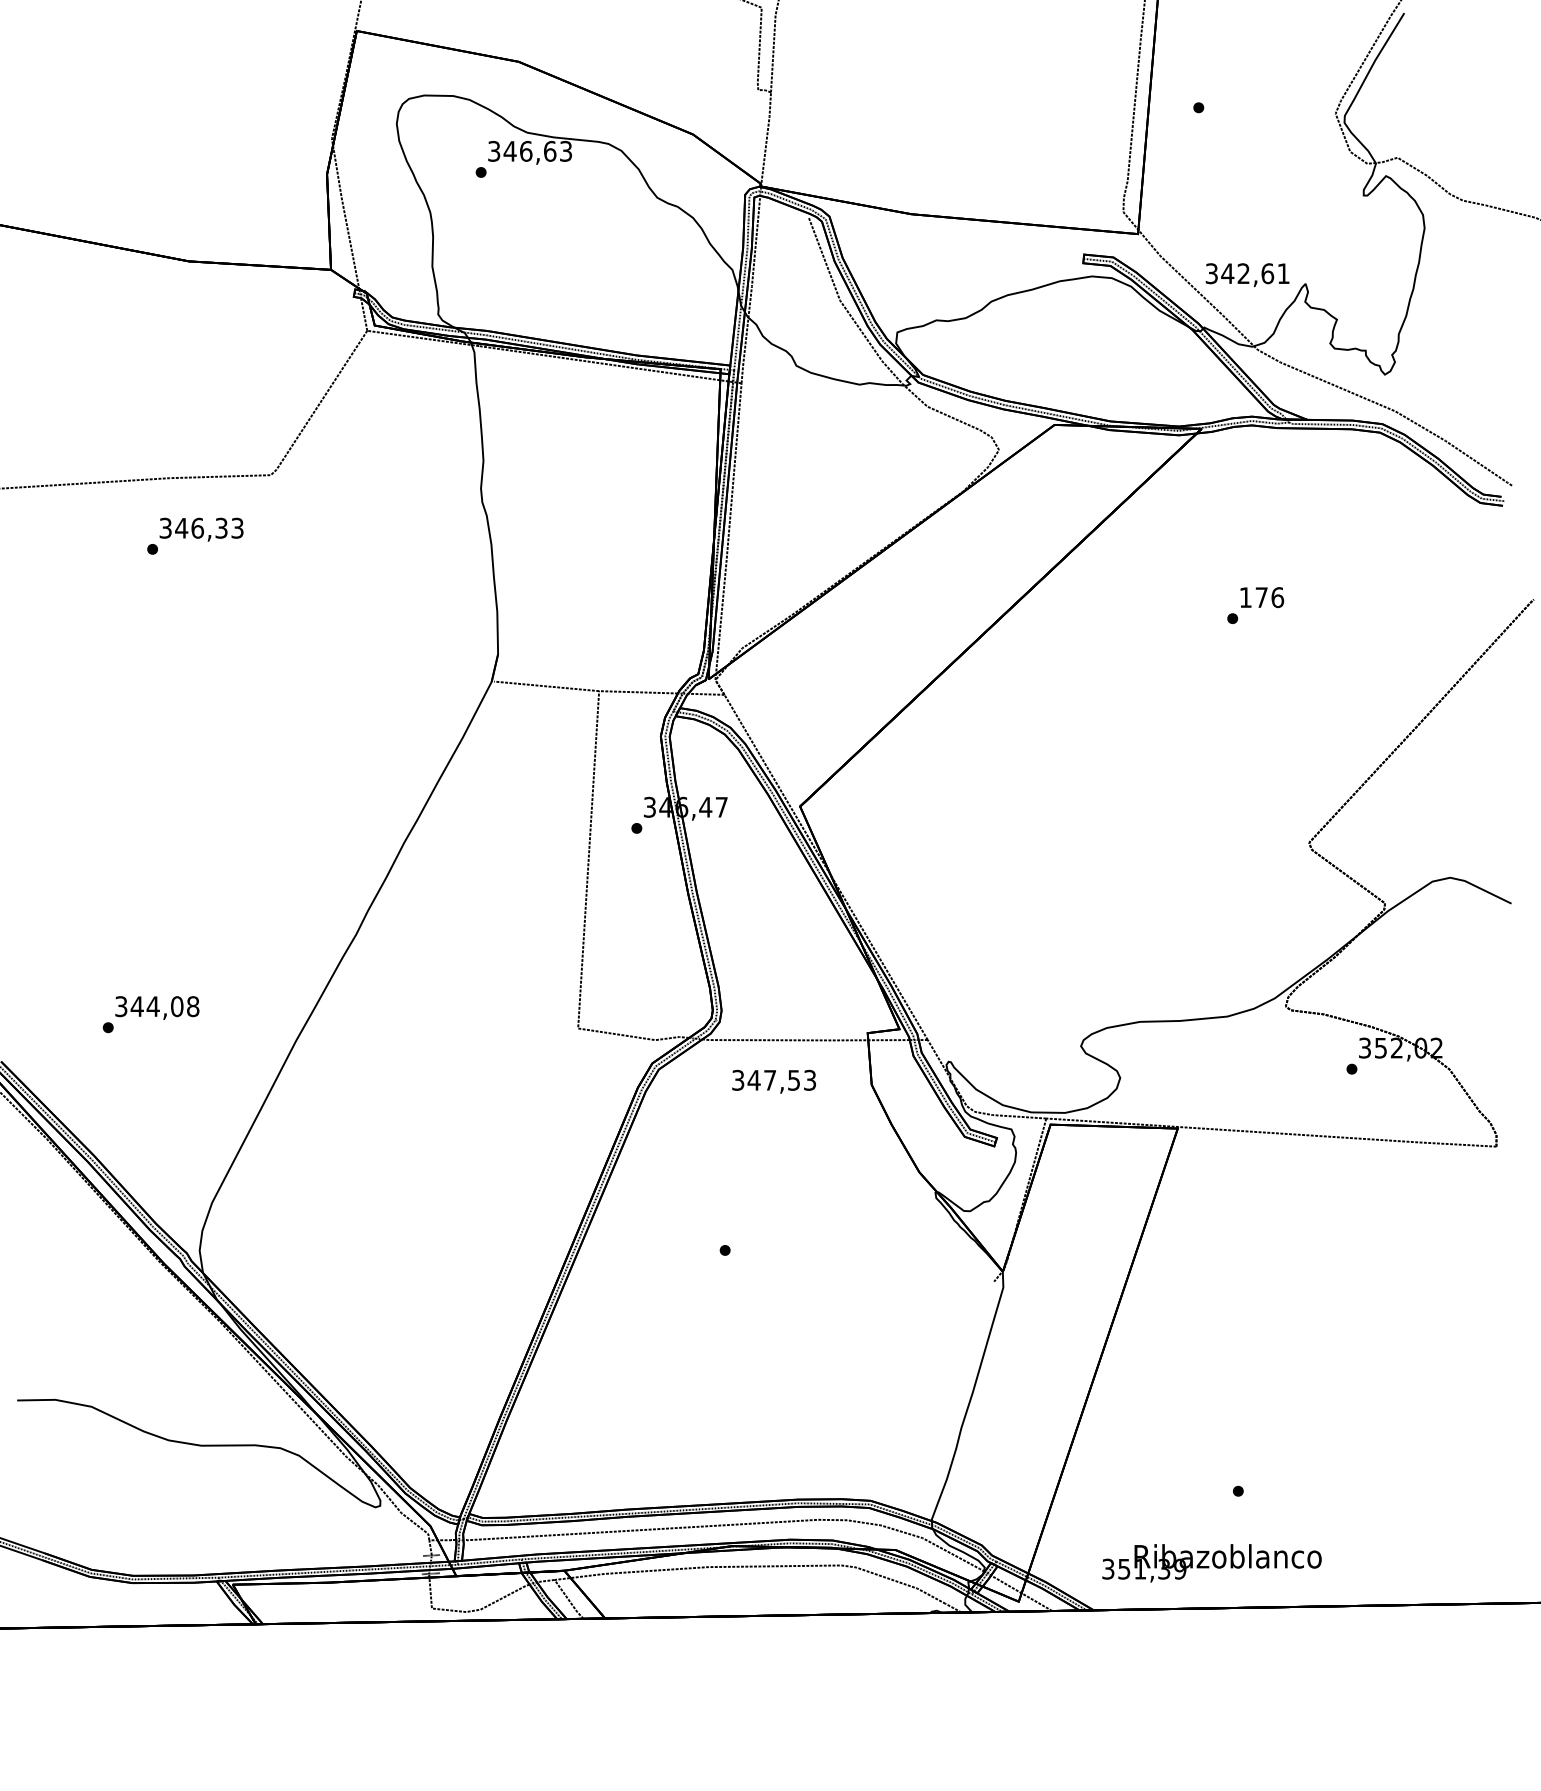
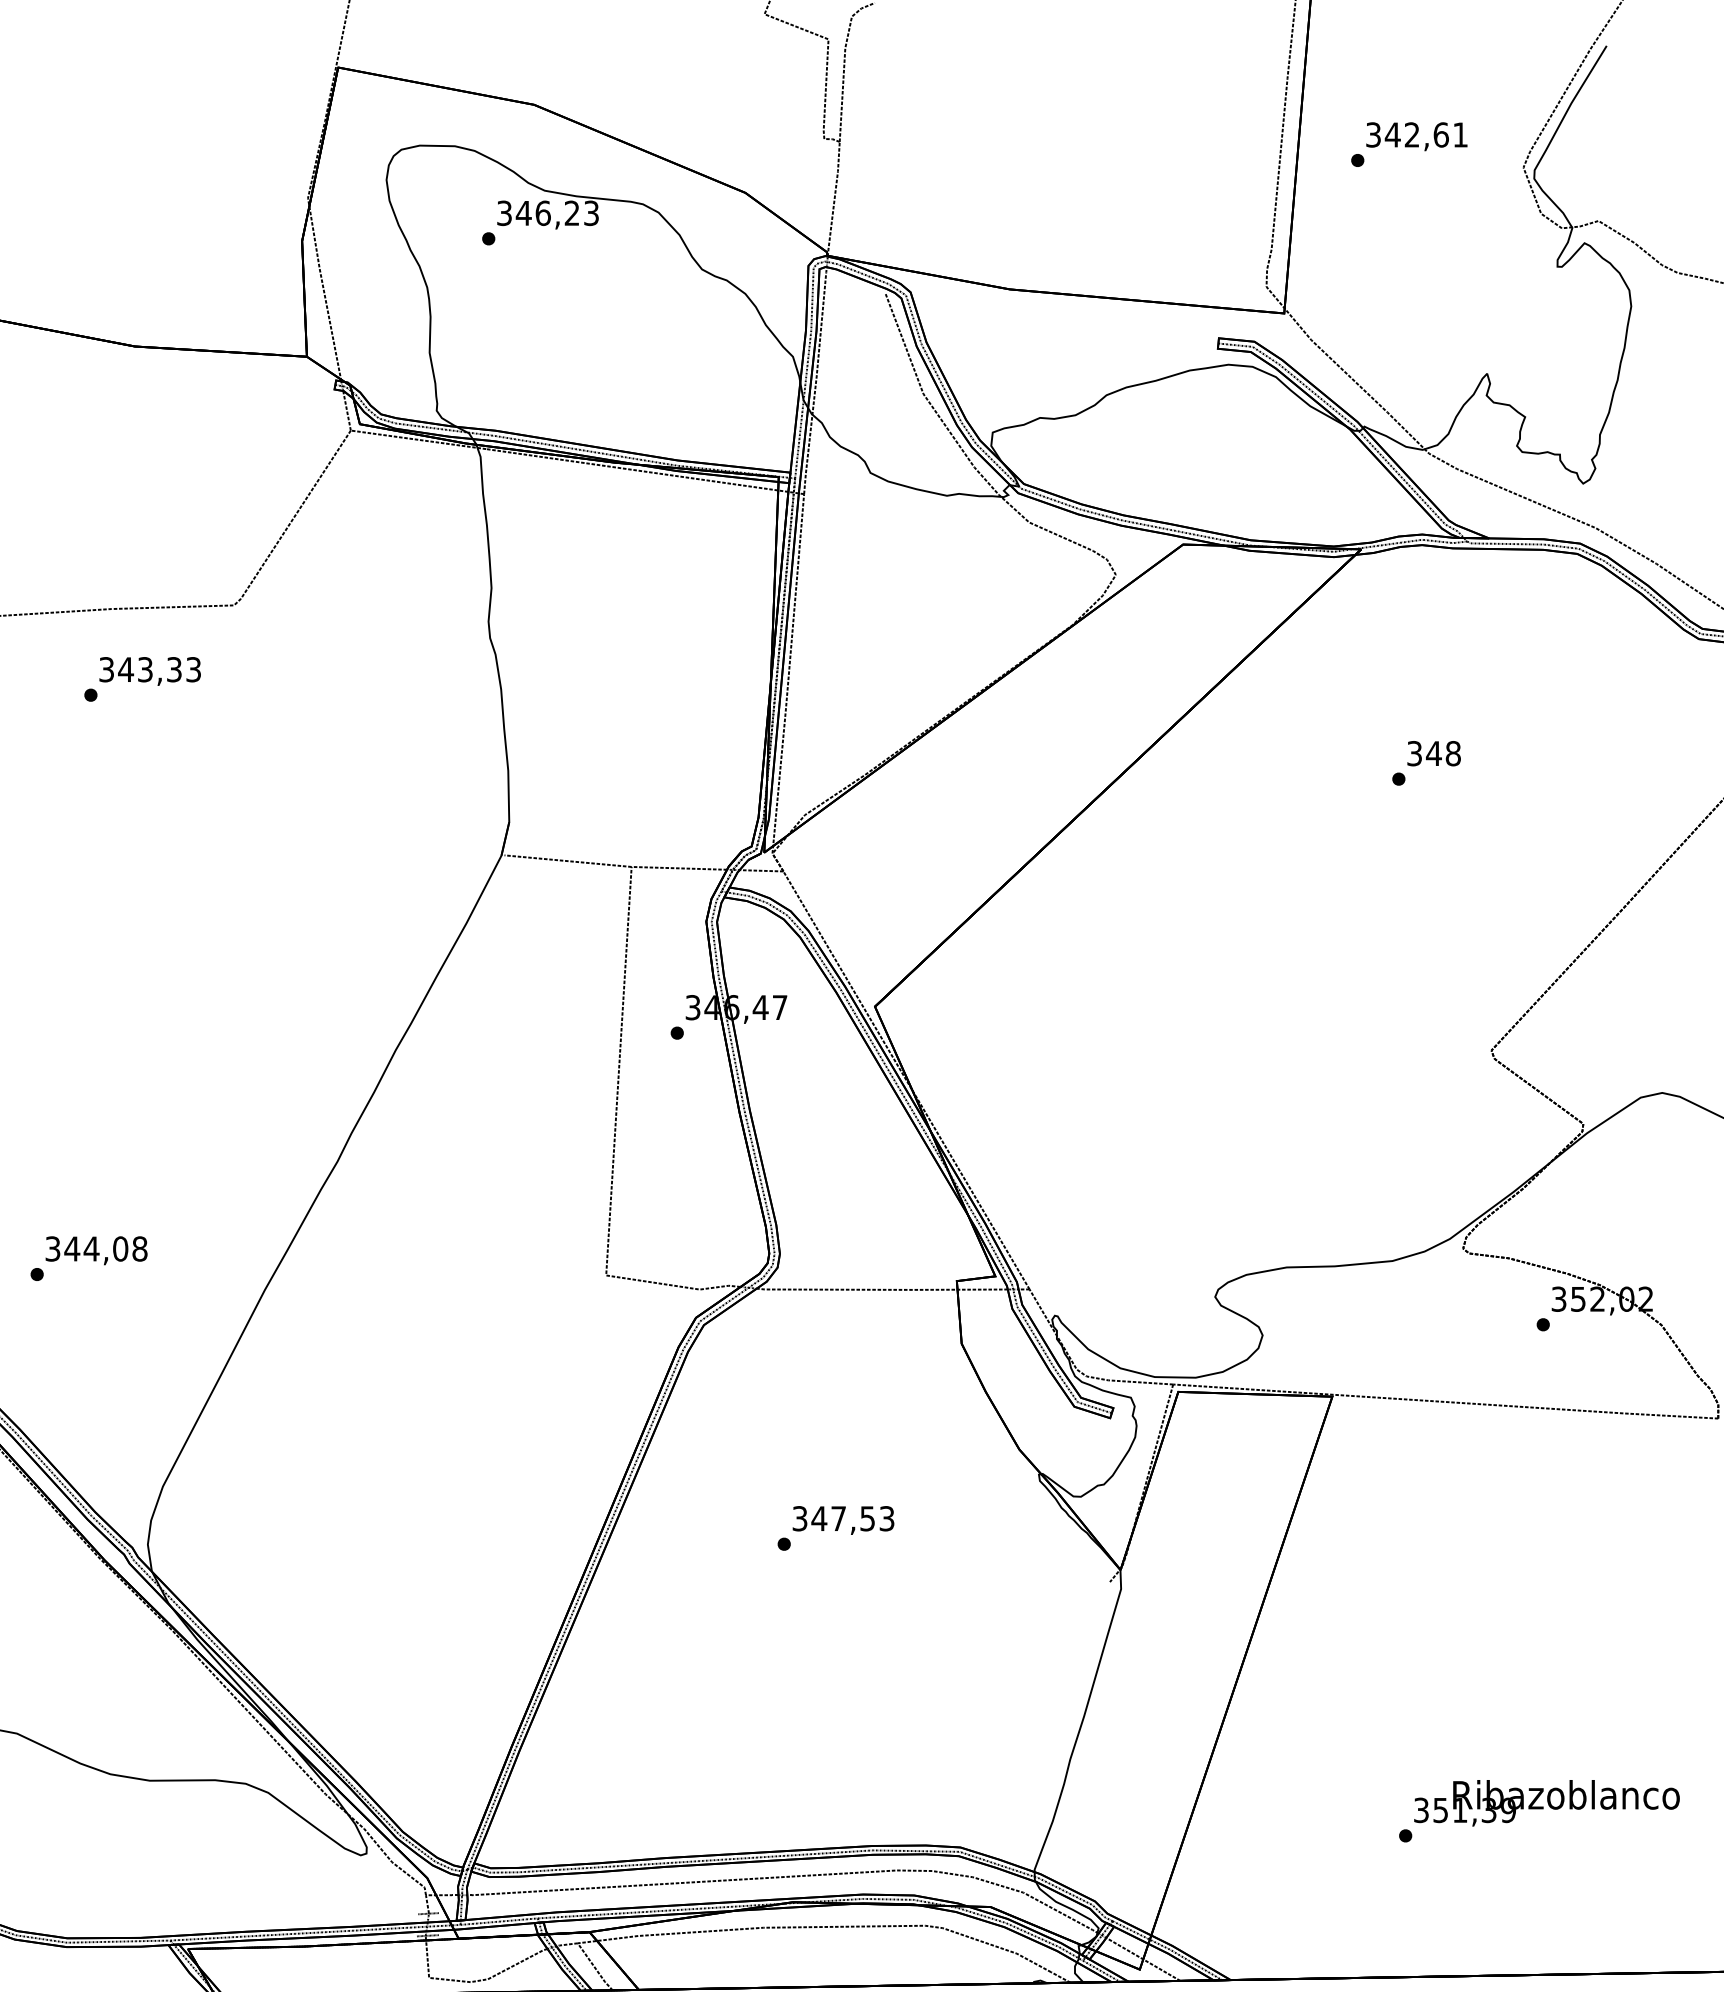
text: (550, 151) -> (572, 213), 346,63 -> 346,23
text: (1247, 275) -> (1416, 137), moved
text: (197, 527) -> (145, 668), 346,33 -> 343,33
text: (1261, 597) -> (1433, 753), 176 -> 348
text: (773, 1081) -> (842, 1520), moved
text: (1211, 1563) -> (1546, 1803), moved

